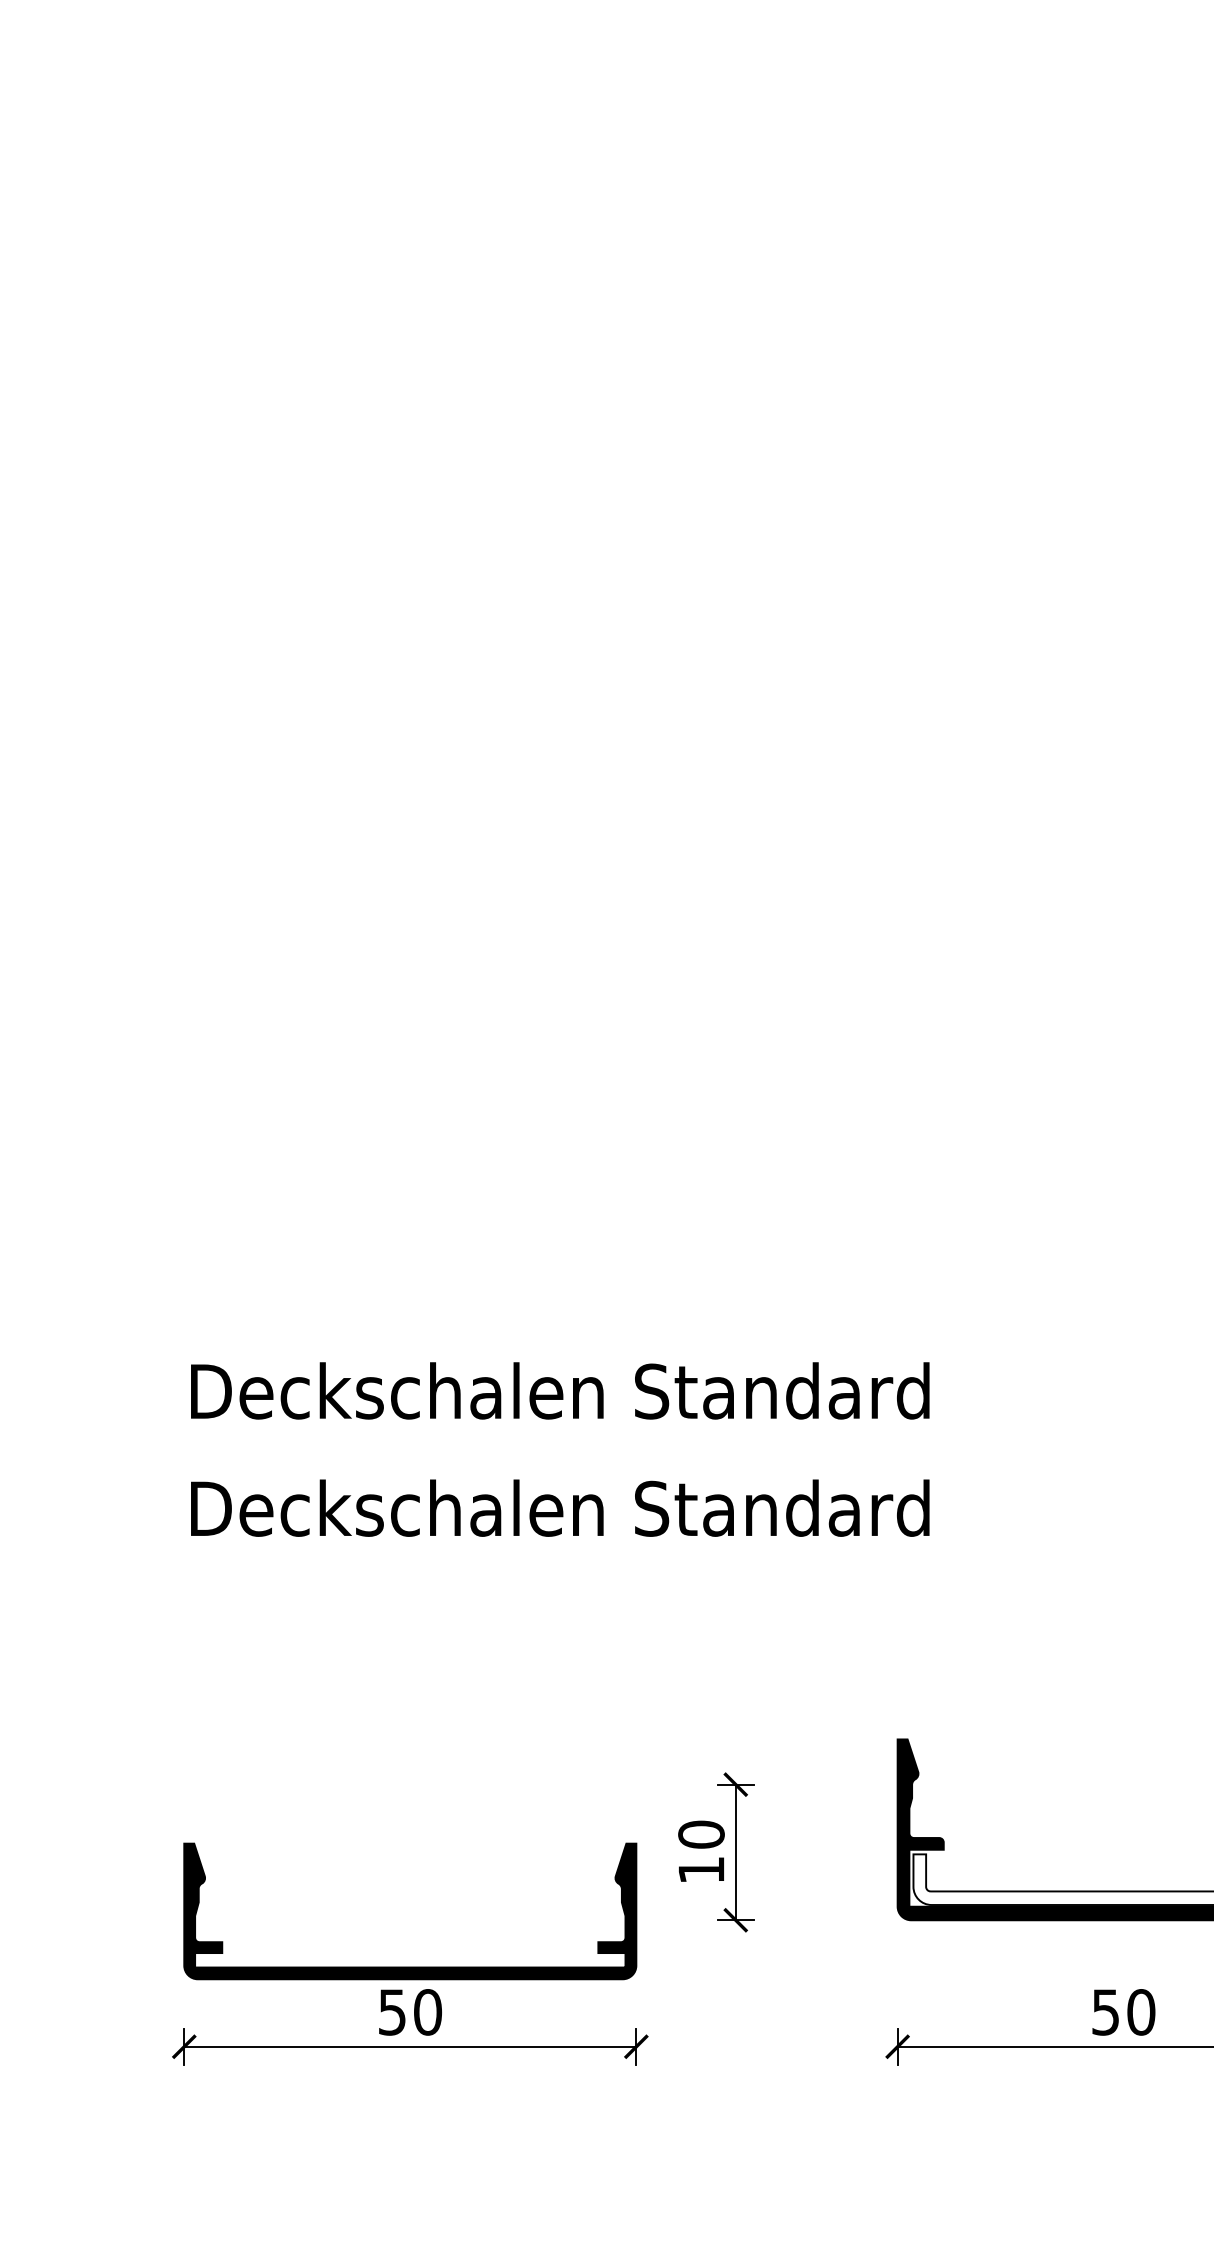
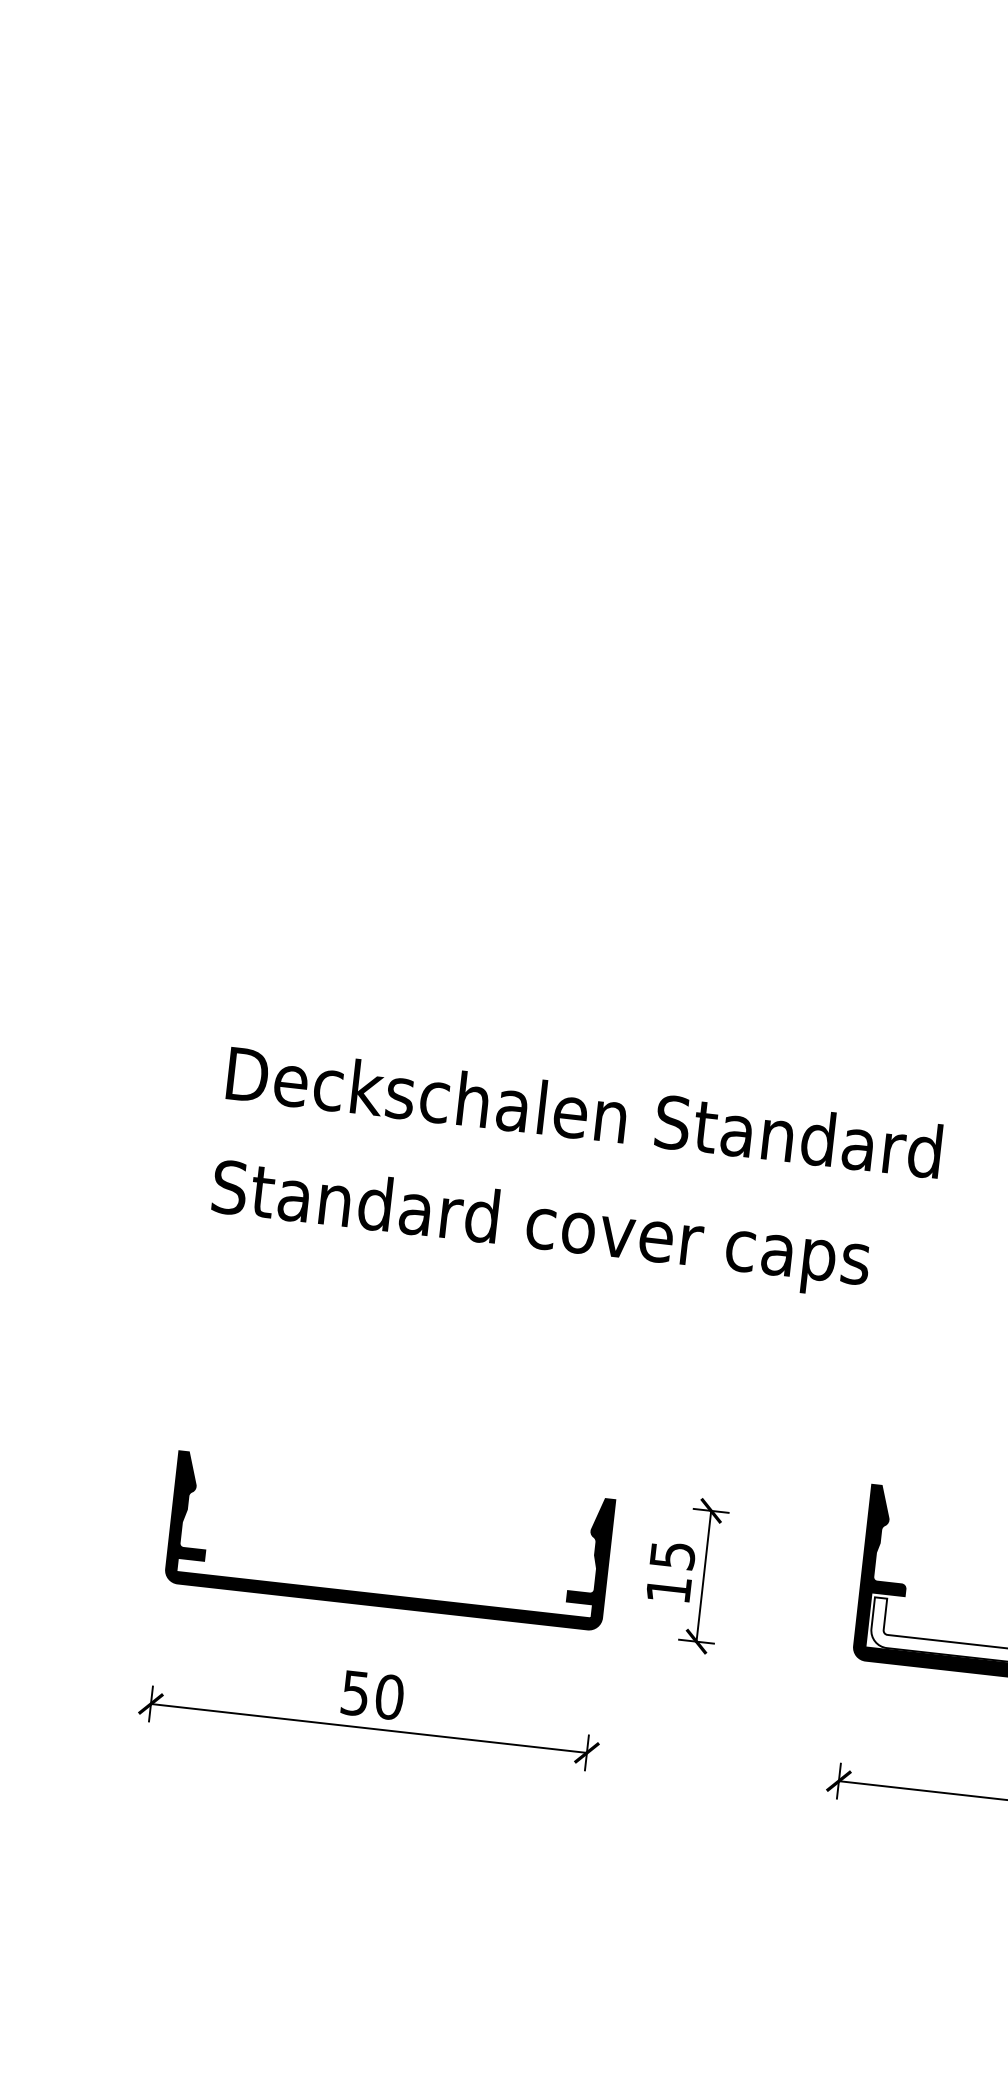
text: (559, 1515) -> (570, 1232), Deckschalen Standard -> Standard cover caps
text: (701, 1834) -> (672, 1555), 10 -> 15
part: (410, 1966) -> (384, 1594), moved

